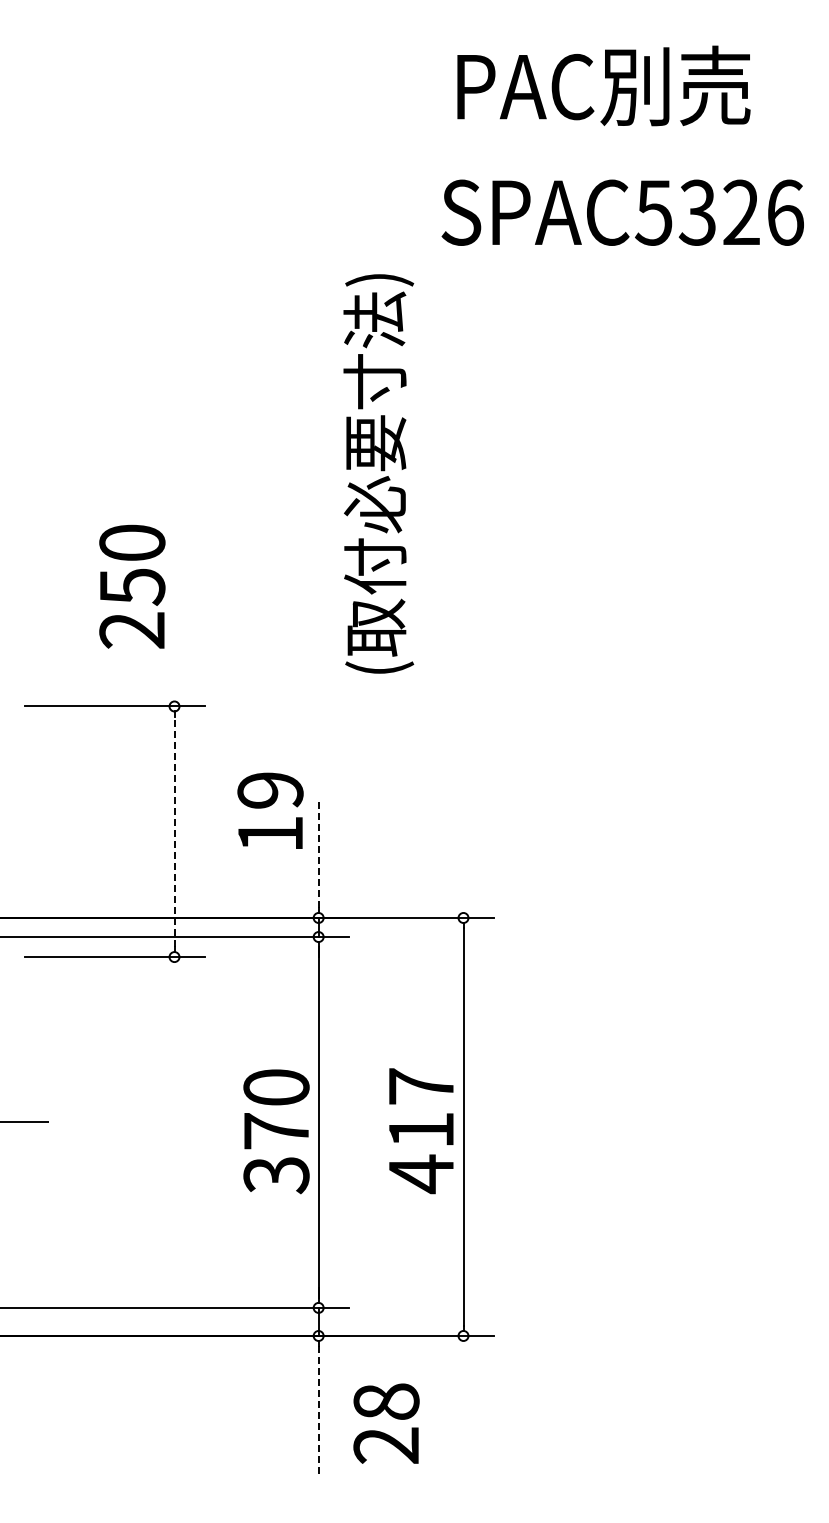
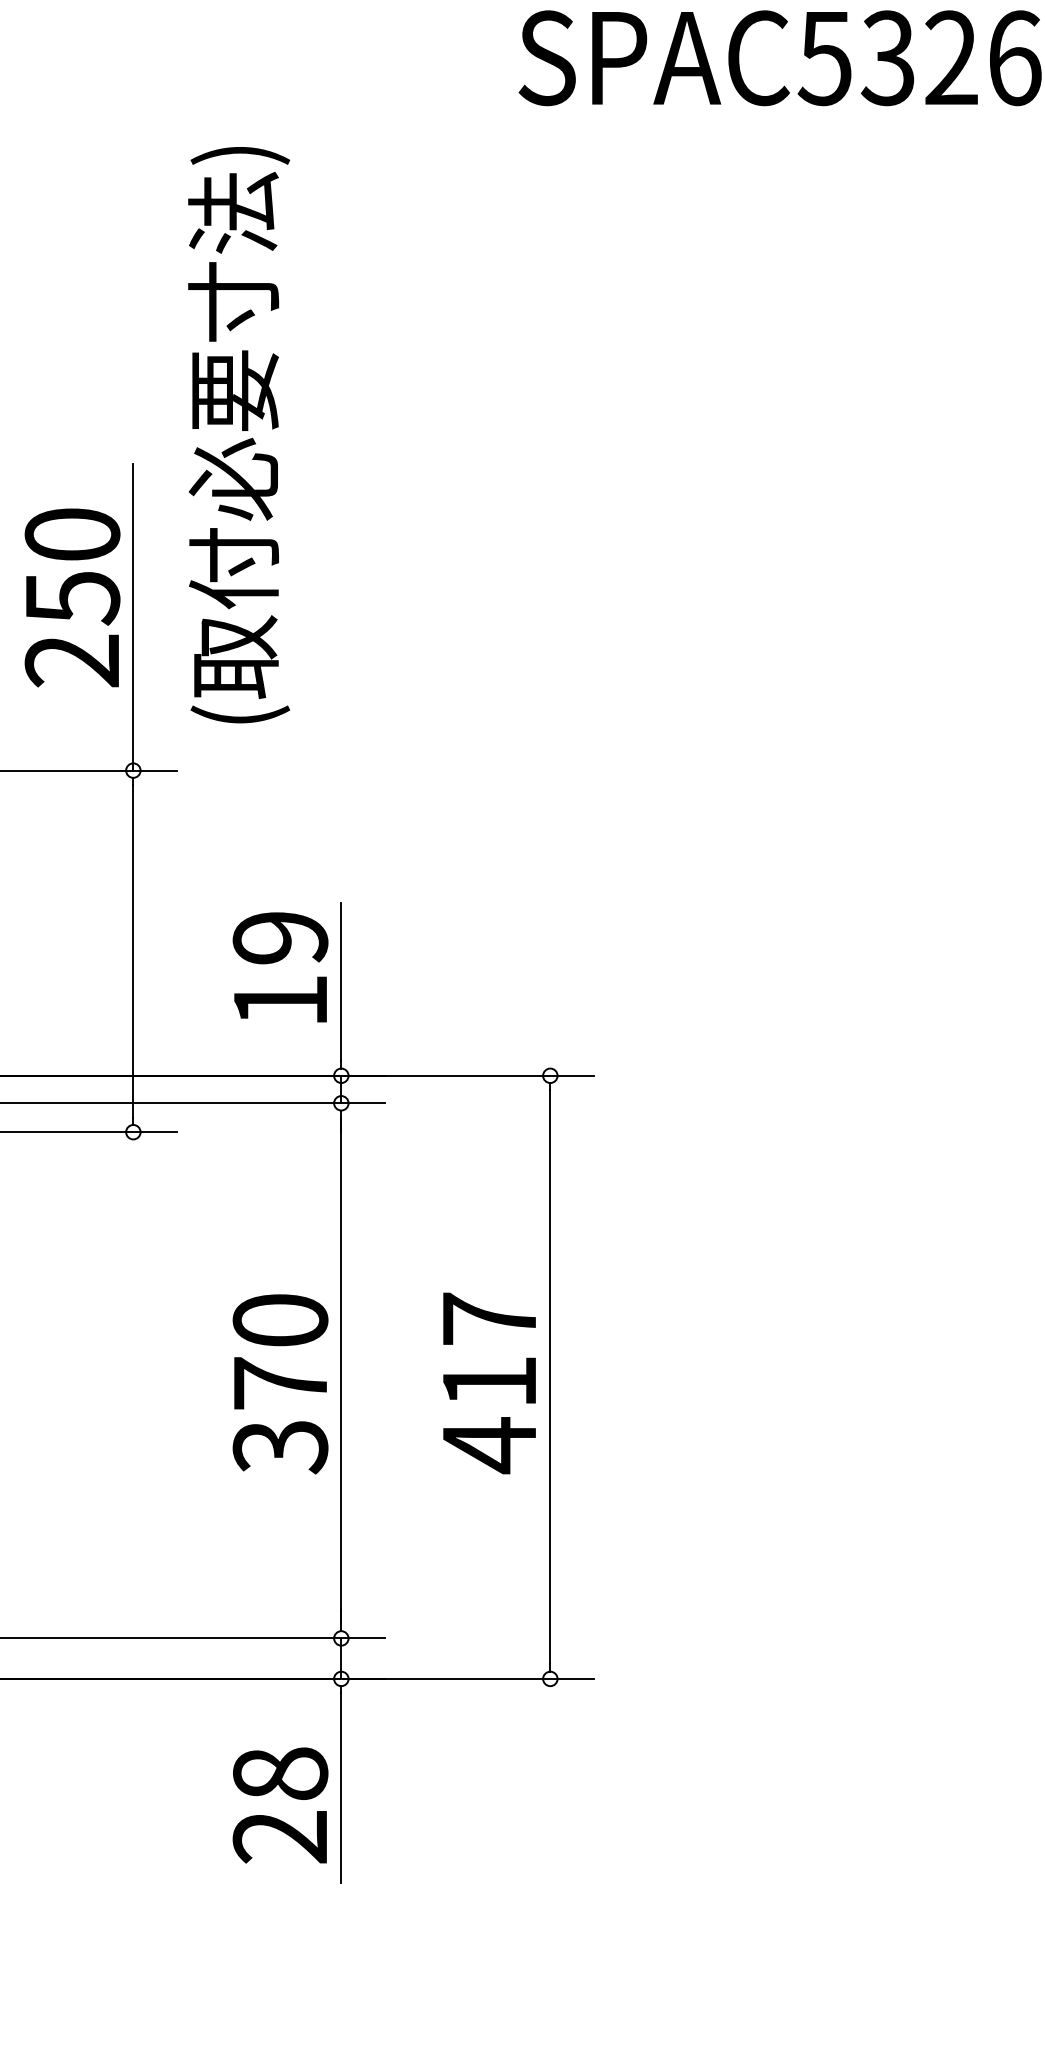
text: (378, 473) -> (238, 434), moved
line: (174, 599) -> (133, 616), added
text: (270, 810) -> (280, 966), moved
line: (174, 831) -> (133, 951), dashed -> solid
line: (318, 853) -> (341, 982), dashed -> solid
line: (318, 1411) -> (341, 1787), dashed -> solid
text: (386, 1423) -> (280, 1805), moved

